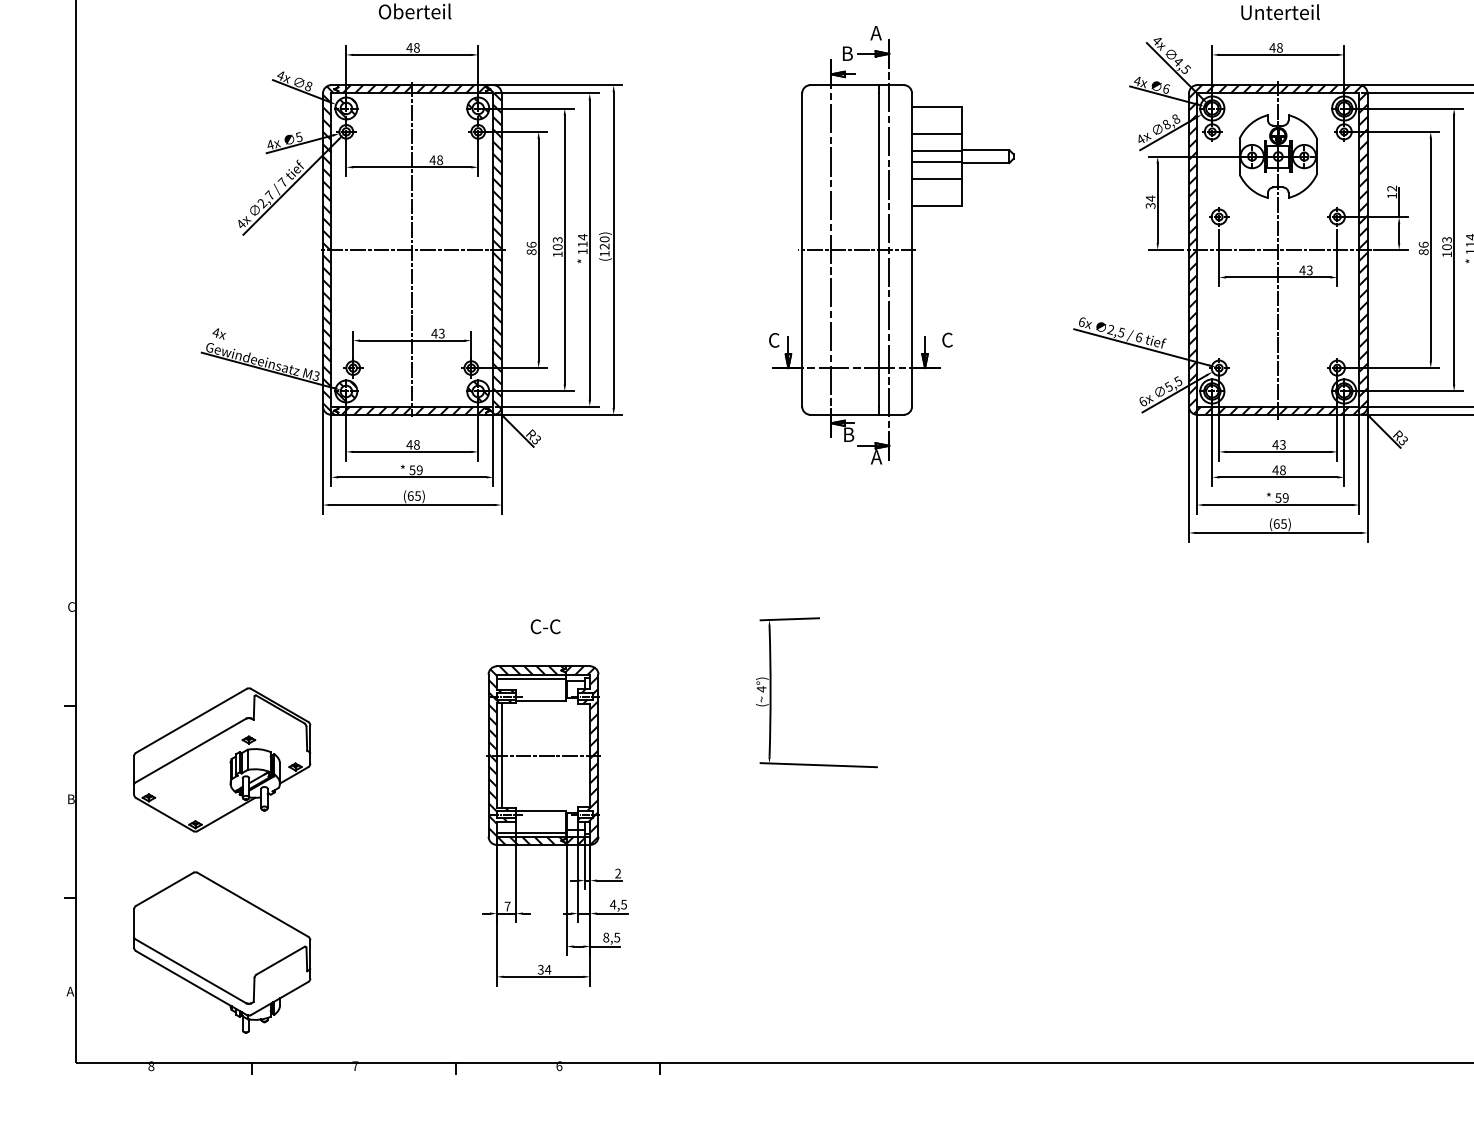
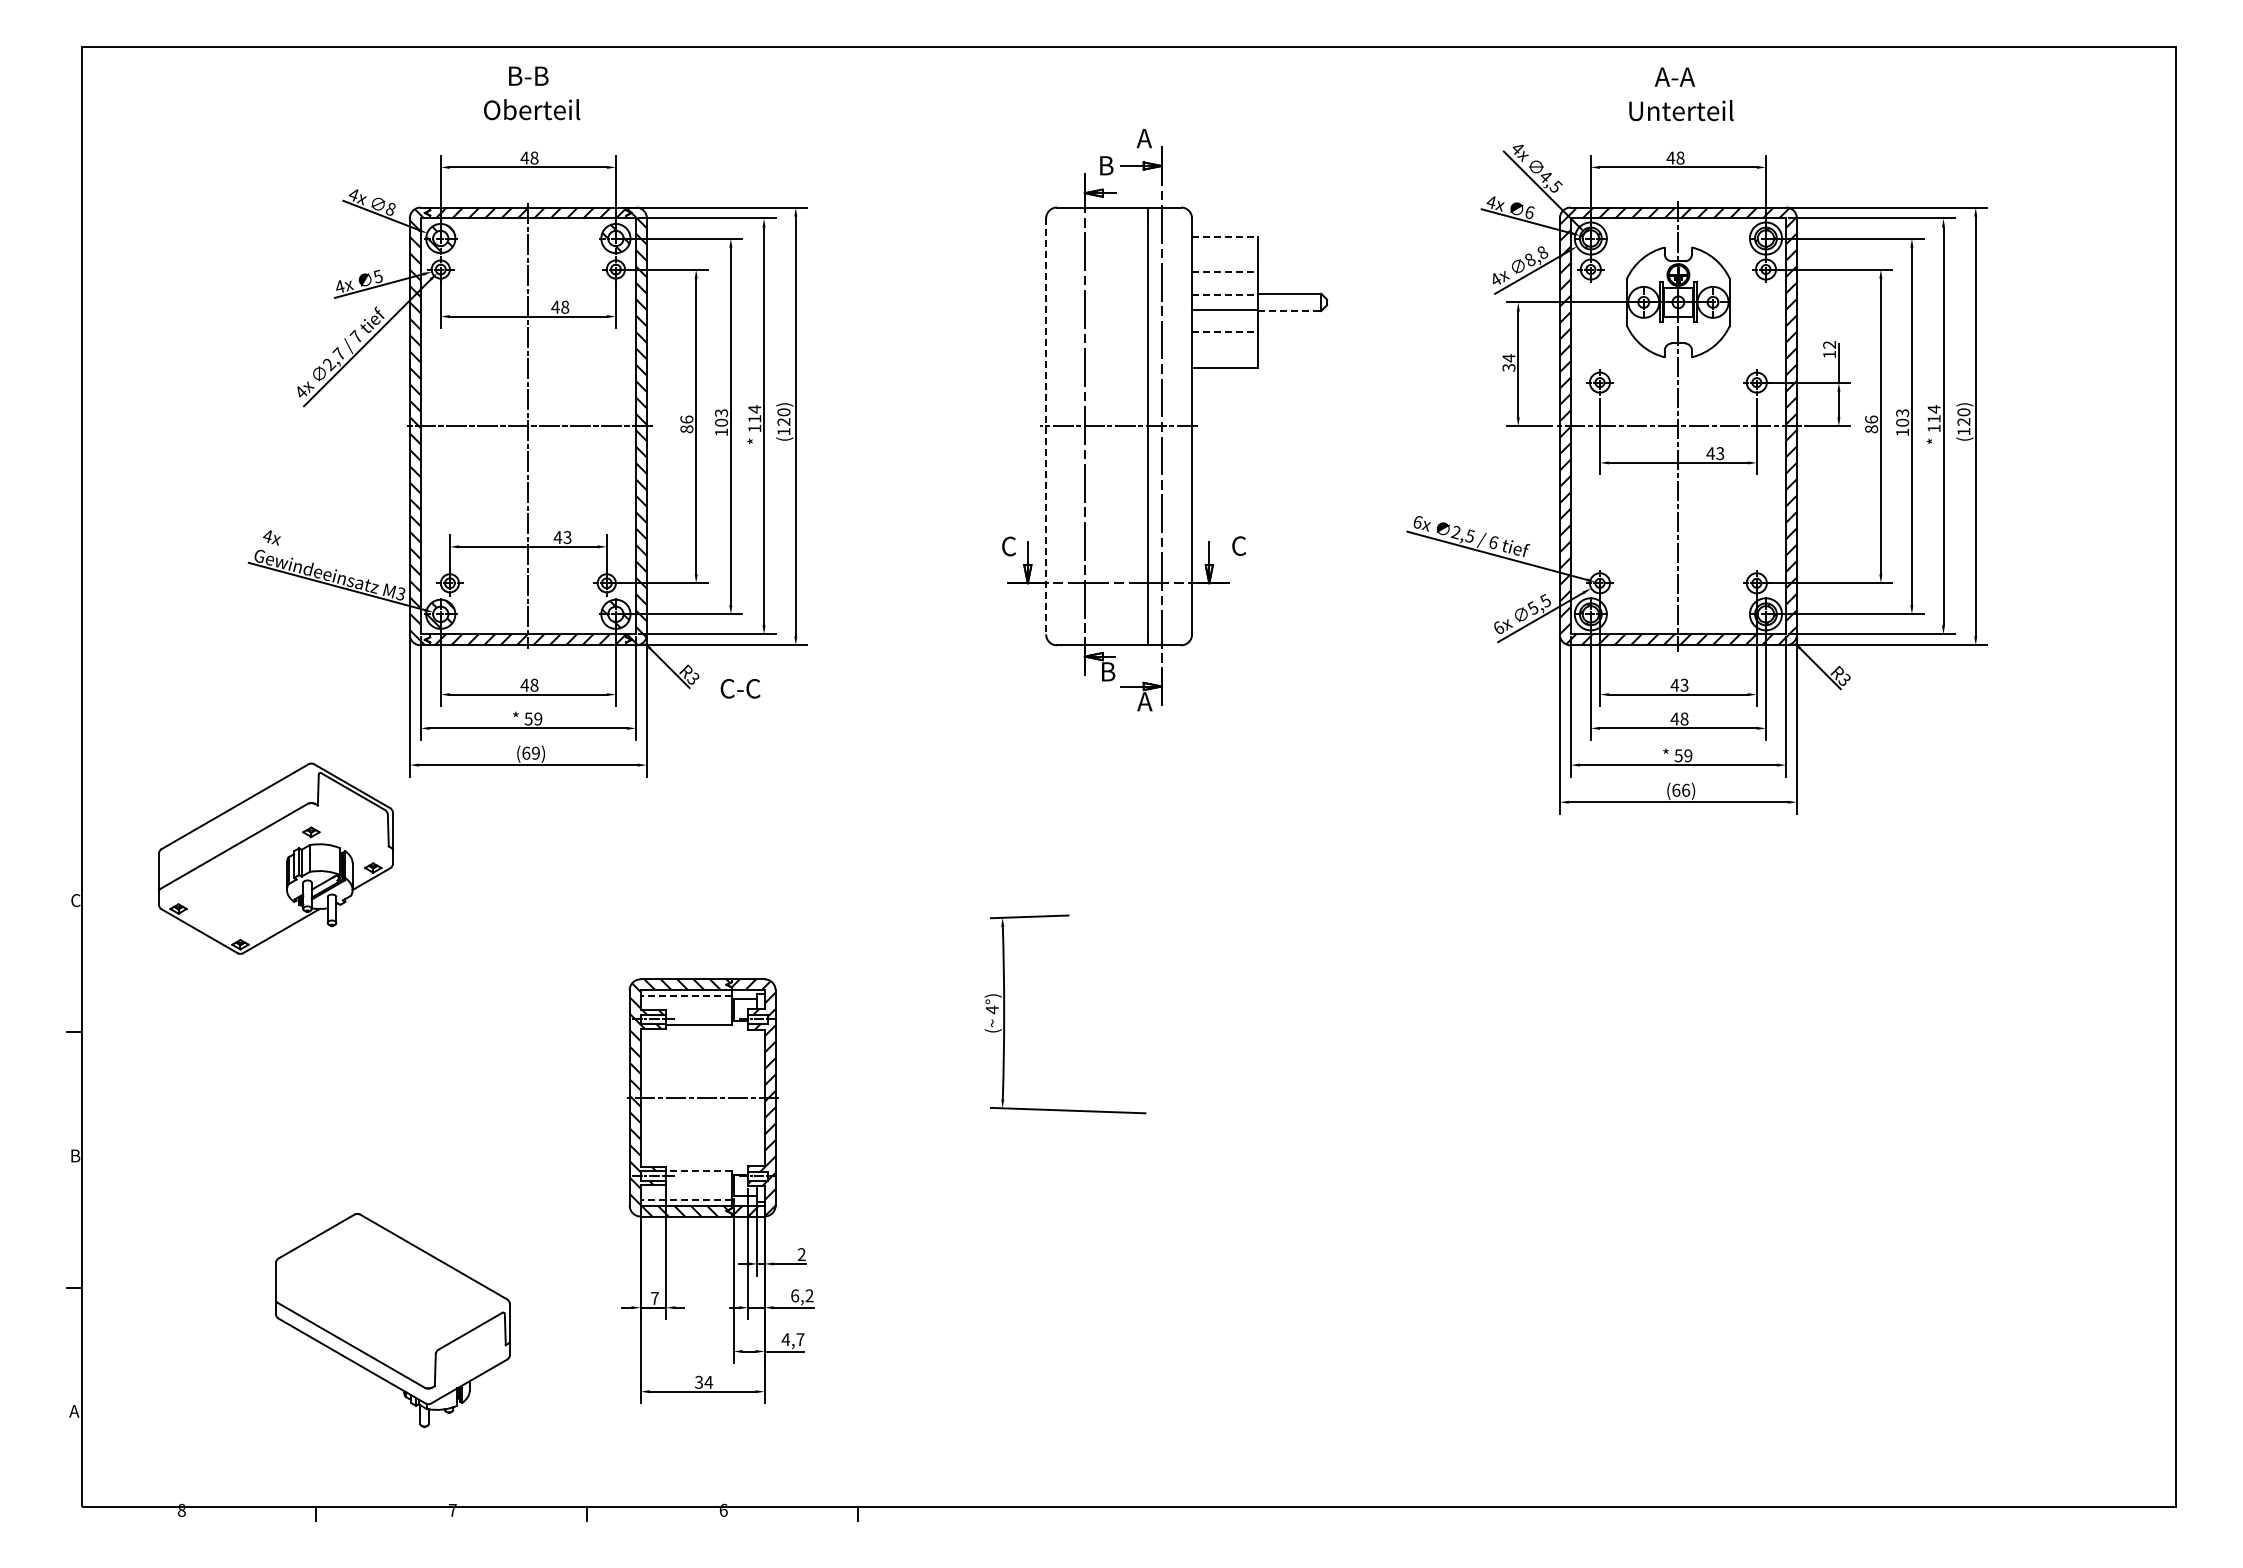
line: (936, 107) -> (1224, 237), solid -> dashed
line: (936, 134) -> (1224, 272), solid -> dashed
line: (936, 151) -> (1224, 295), solid -> dashed
line: (985, 163) -> (1289, 311), solid -> dashed
line: (936, 179) -> (1224, 332), solid -> dashed
line: (802, 250) -> (1046, 426), solid -> dashed
text: (417, 495) -> (535, 752), (65) -> (69)
text: (1283, 523) -> (1685, 789), (65) -> (66)
text: (545, 626) -> (740, 688), moved
line: (531, 678) -> (686, 995), solid -> dashed
line: (502, 755) -> (647, 1097), removed
part: (221, 759) -> (275, 858), moved
line: (541, 810) -> (699, 1170), solid -> dashed
line: (531, 832) -> (686, 1200), solid -> dashed
text: (617, 904) -> (801, 1295), 4,5 -> 6,2
text: (611, 937) -> (792, 1339), 8,5 -> 4,7
part: (221, 952) -> (392, 1320), moved

